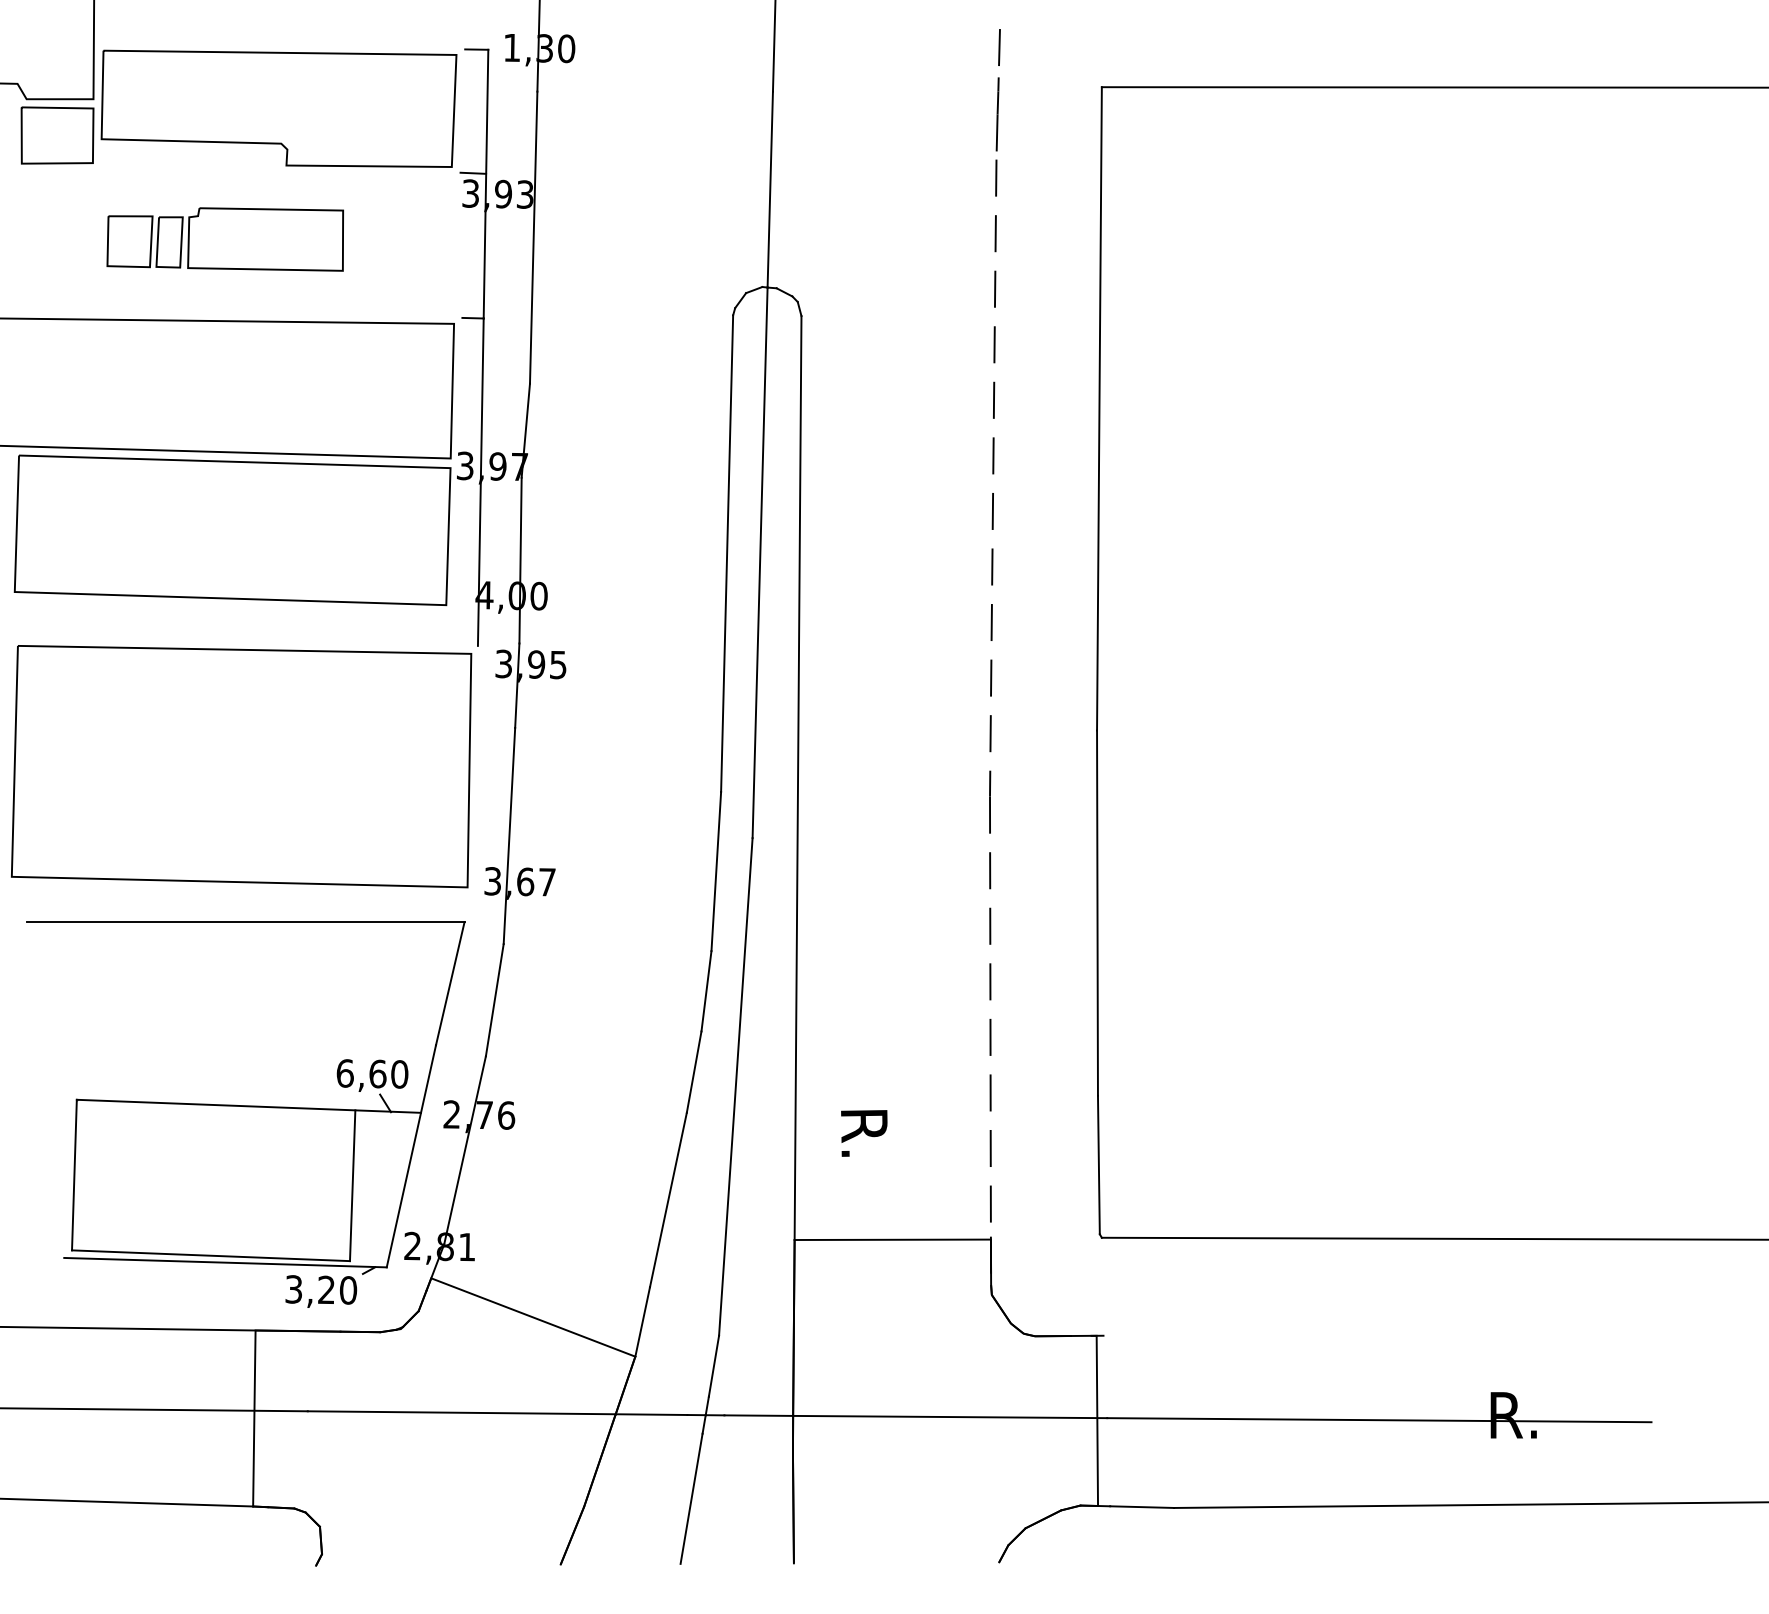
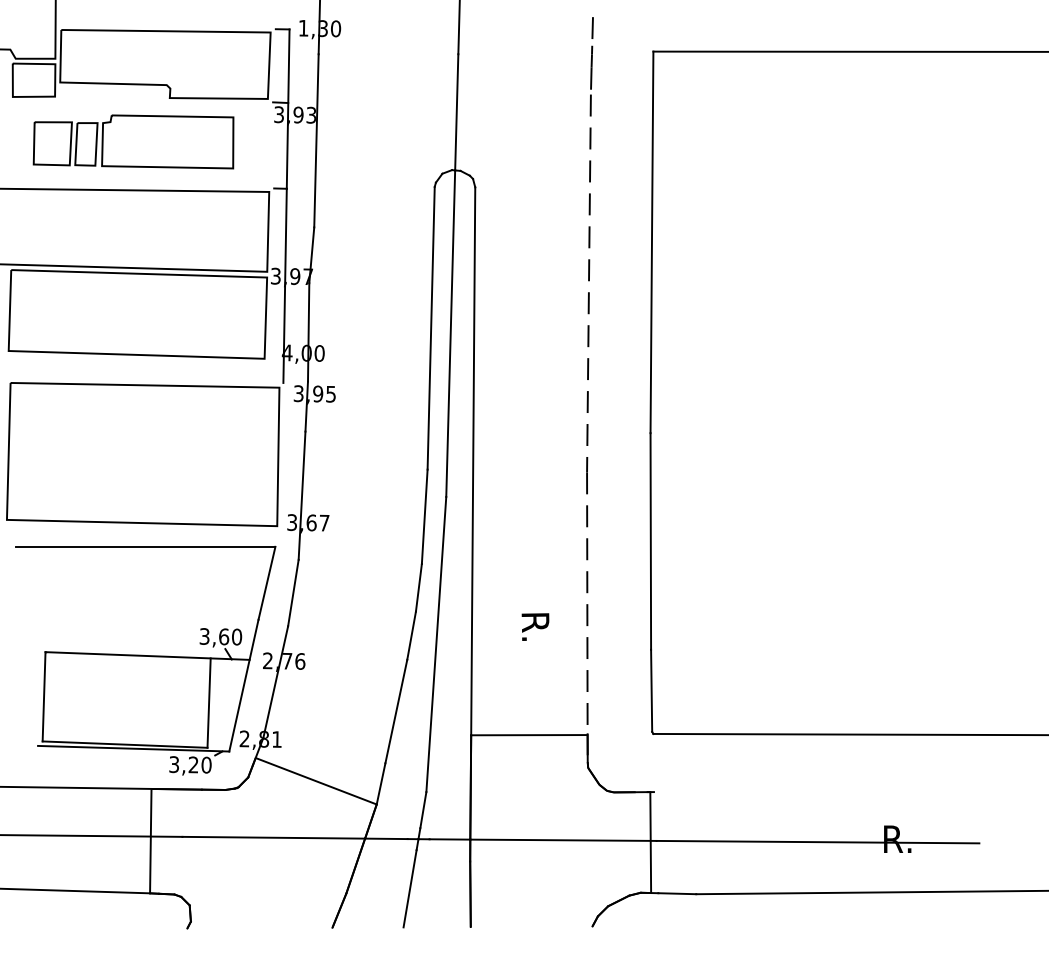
part: (225, 238) -> (133, 141), size x1.43
text: (344, 1073) -> (204, 636), 6,60 -> 3,60
text: (864, 1132) -> (535, 626), moved

